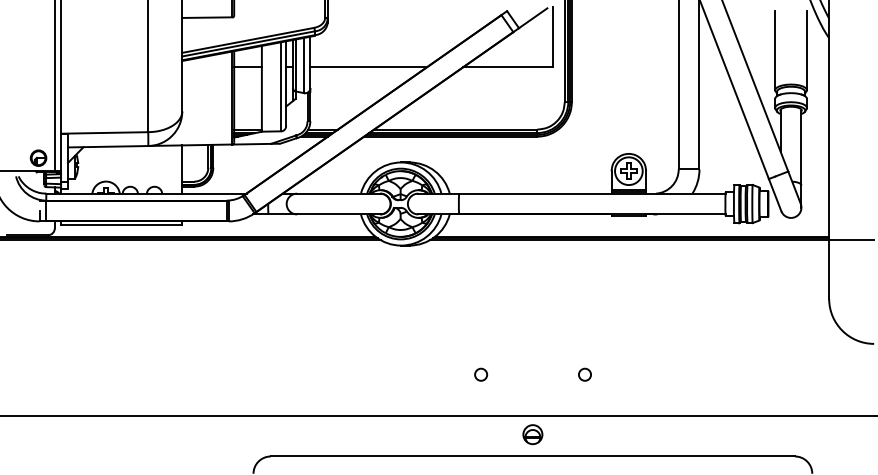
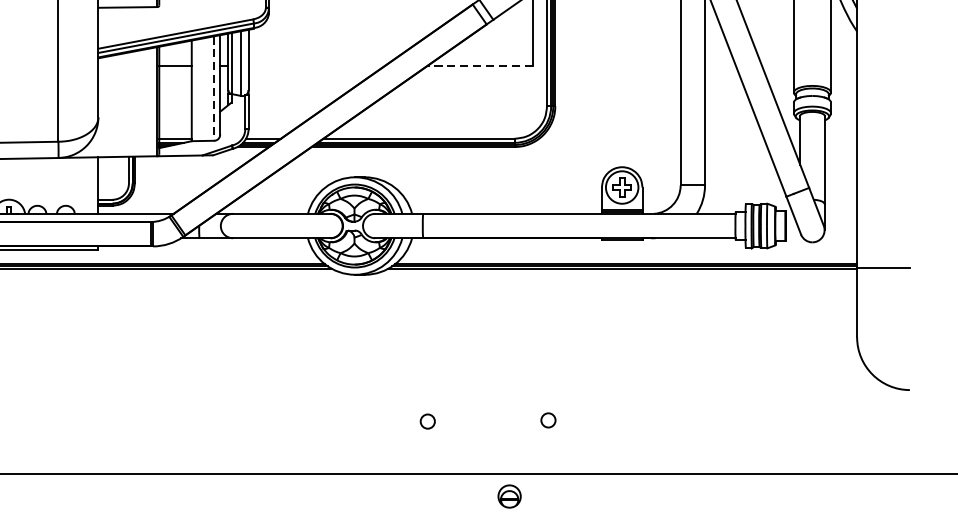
line: (368, 67) -> (316, 65), removed
line: (507, 67) -> (479, 65), solid -> dashed
line: (280, 86) -> (213, 88), solid -> dashed
circle: (481, 374) -> (428, 421), moved
circle: (584, 374) -> (547, 420), moved

